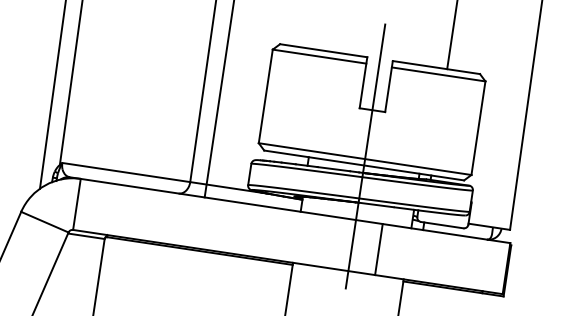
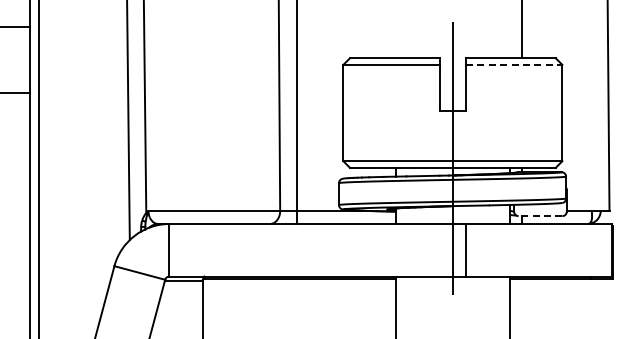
line: (439, 74) -> (514, 64), solid -> dashed
line: (442, 225) -> (540, 216), solid -> dashed
line: (379, 248) -> (466, 249), moved

